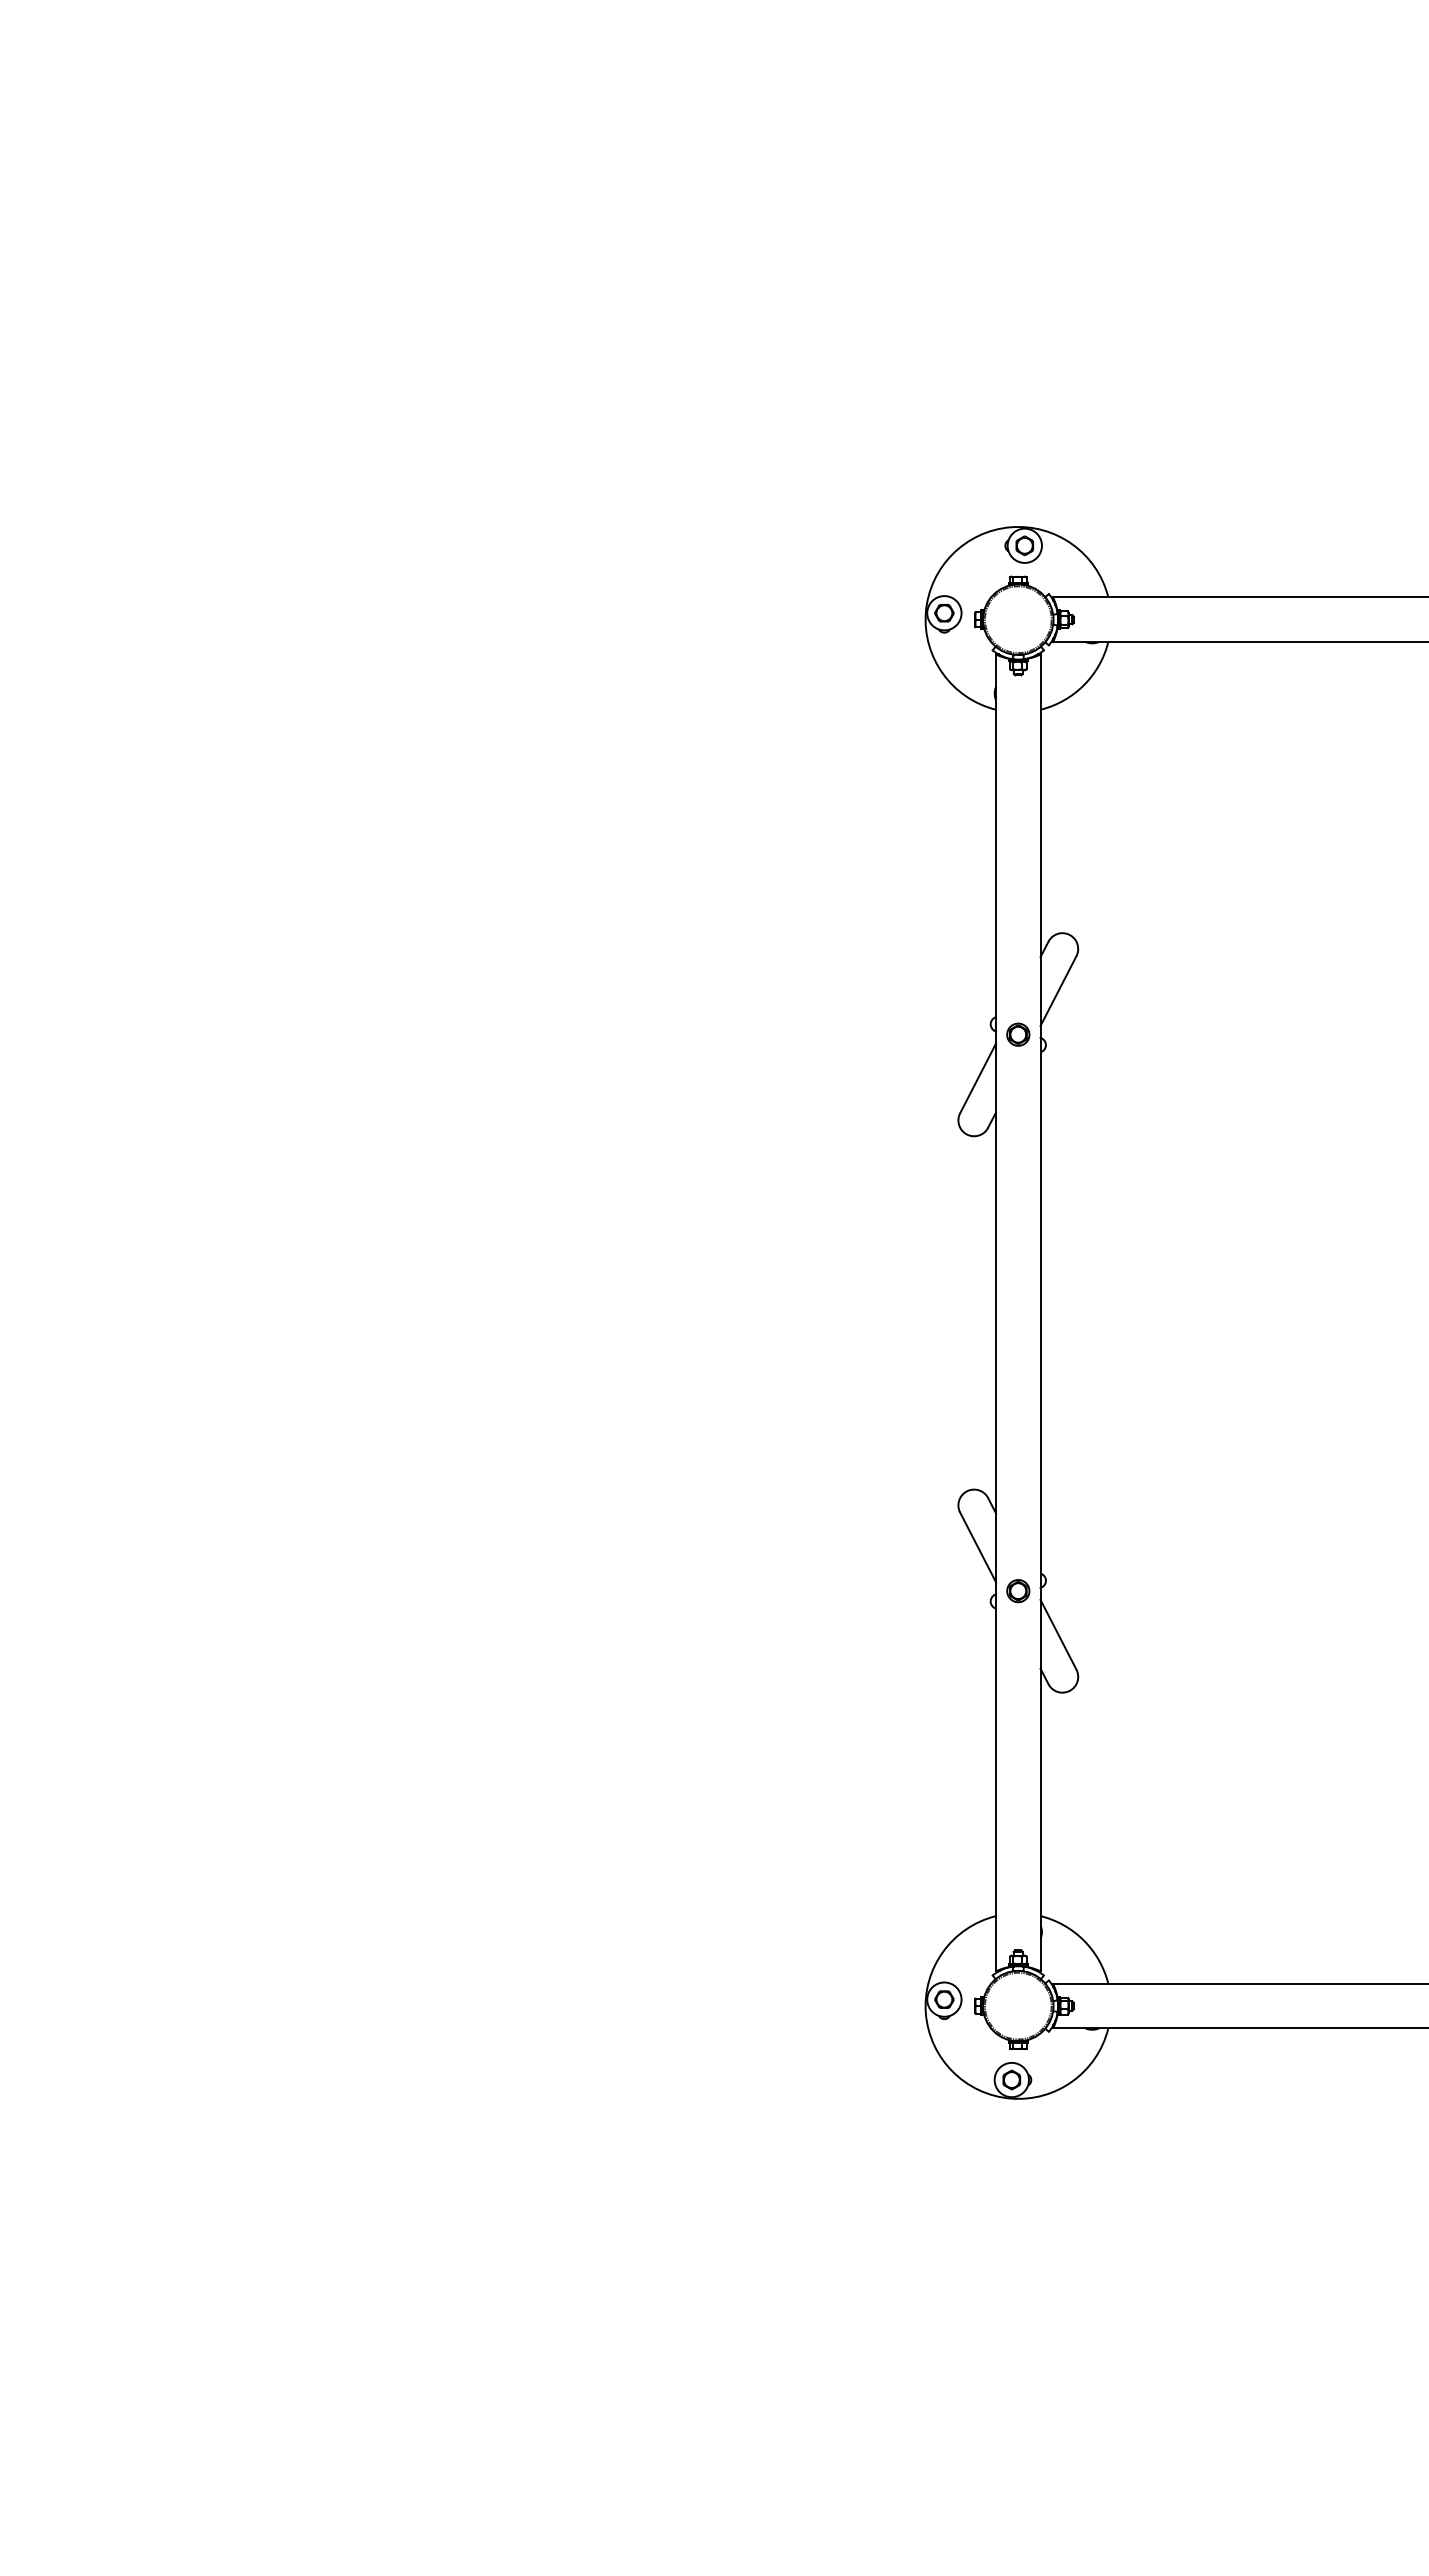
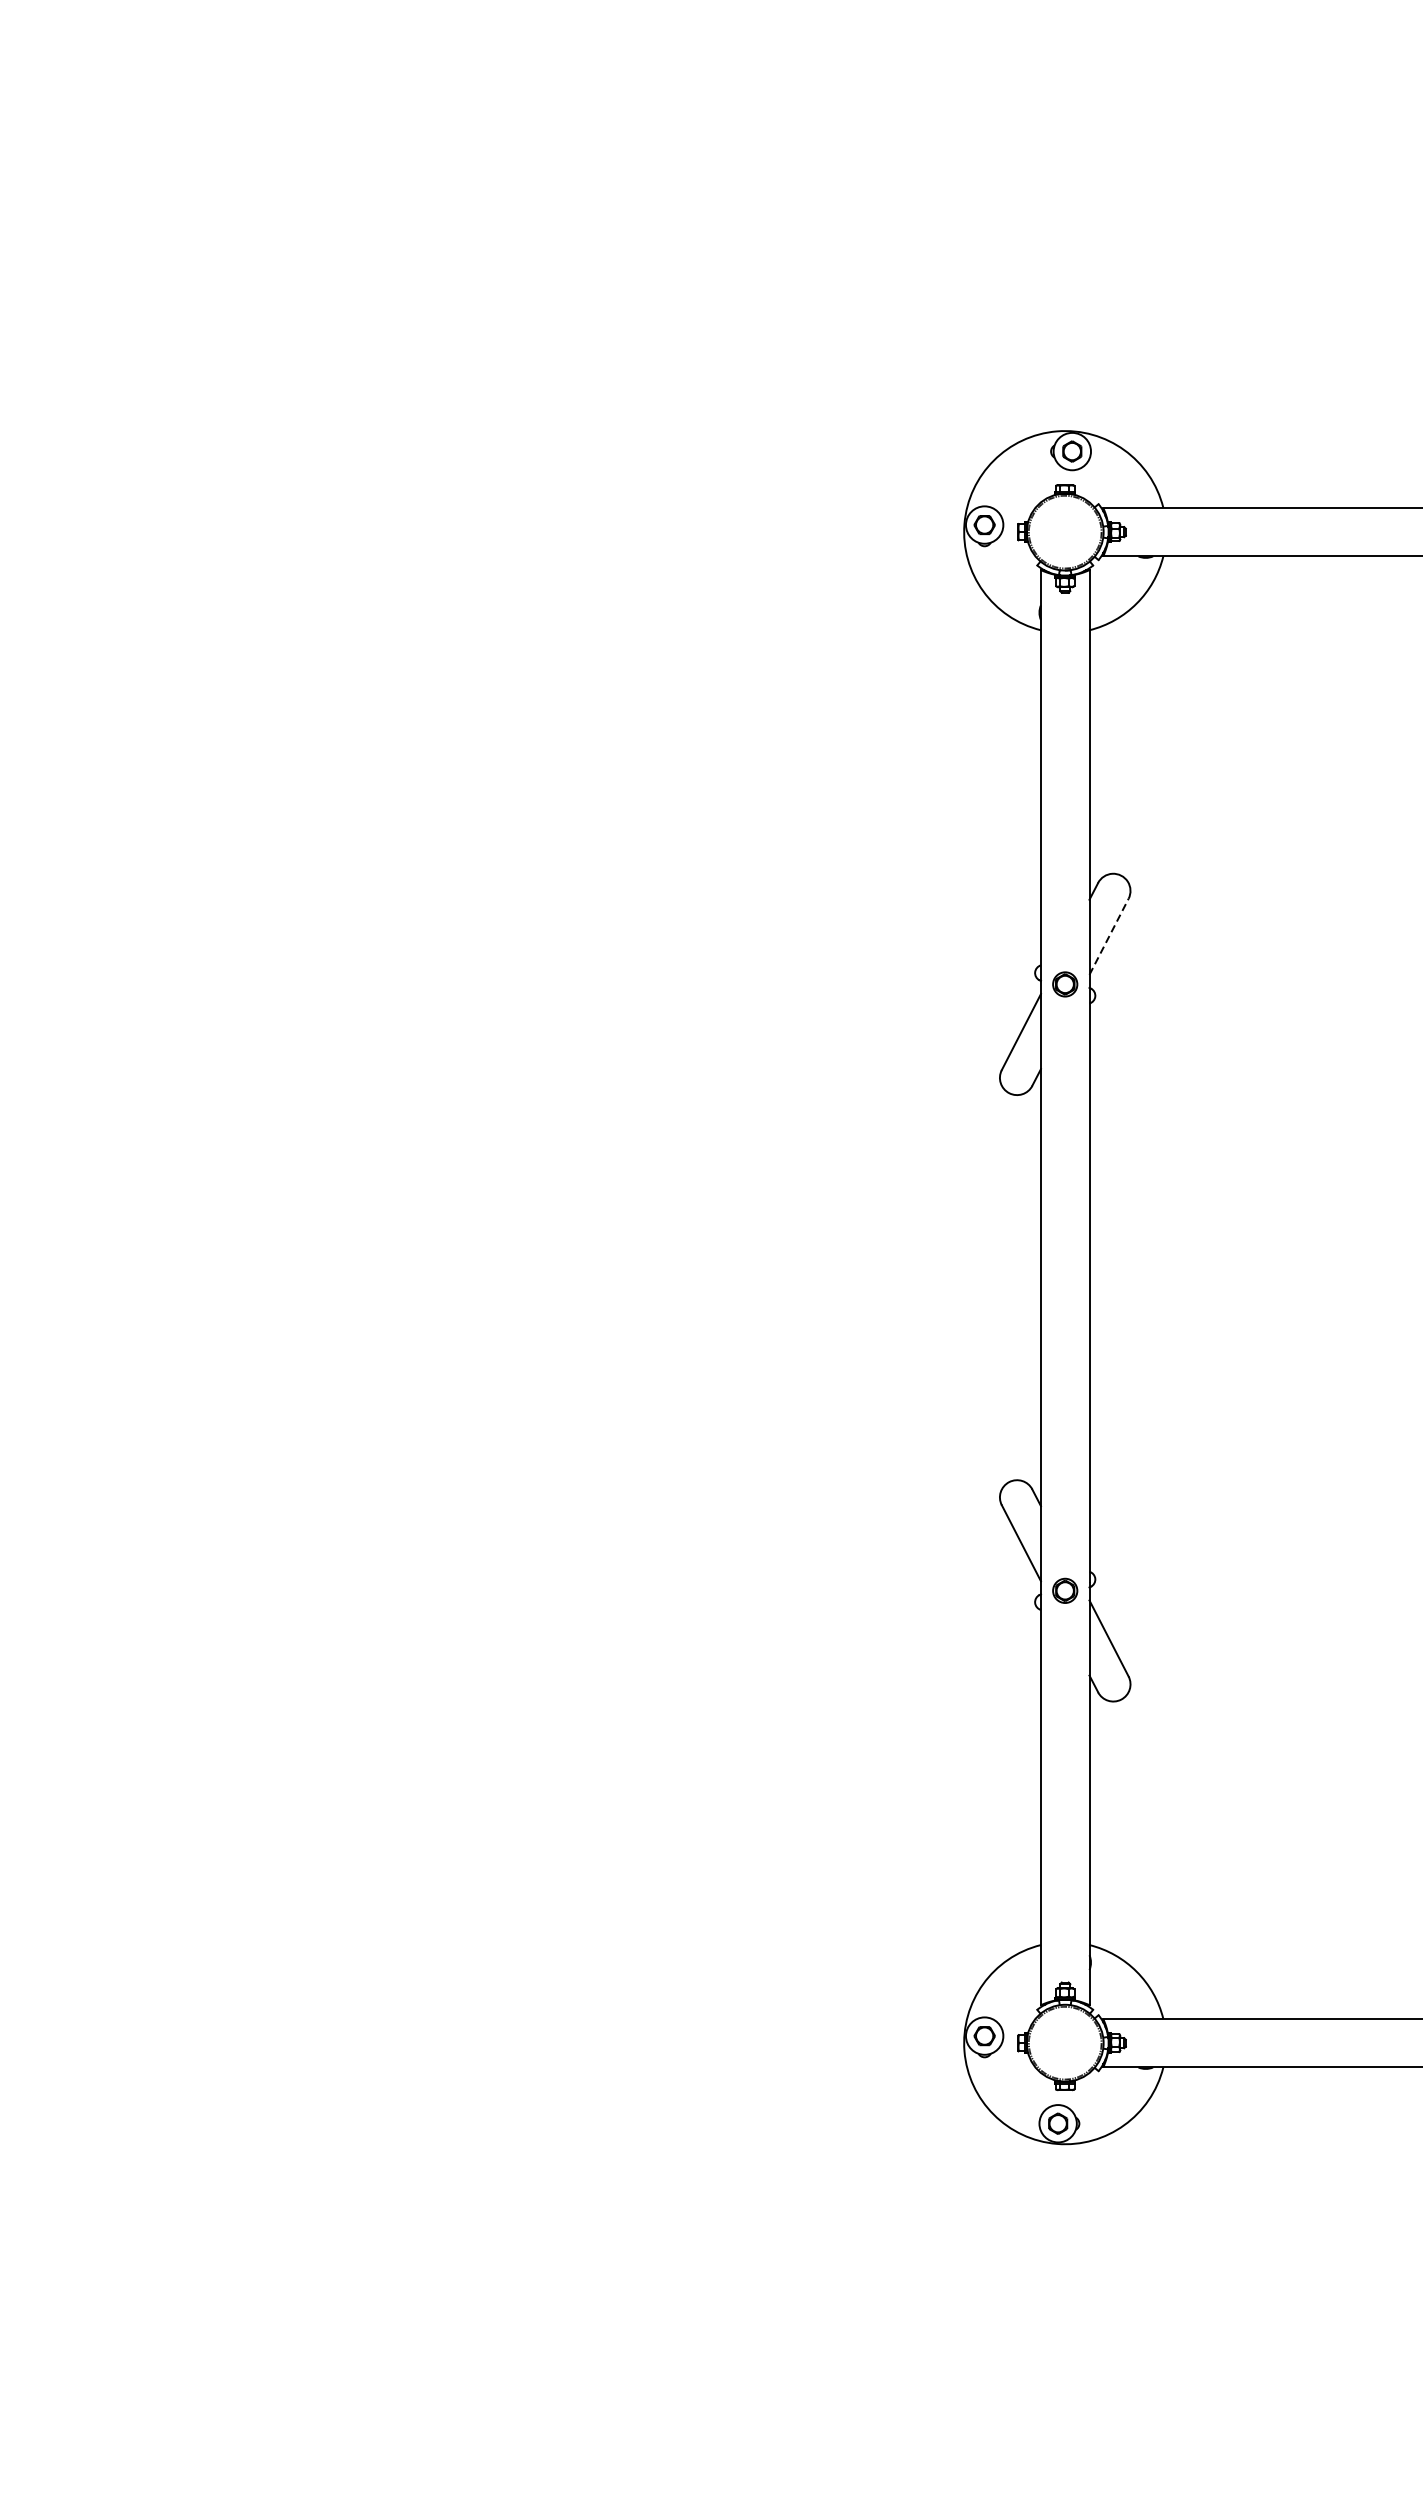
line: (1058, 990) -> (1109, 936), solid -> dashed

